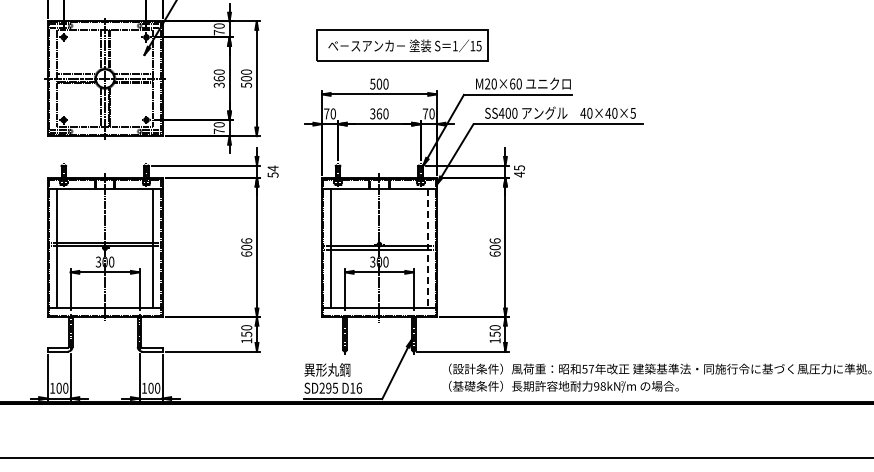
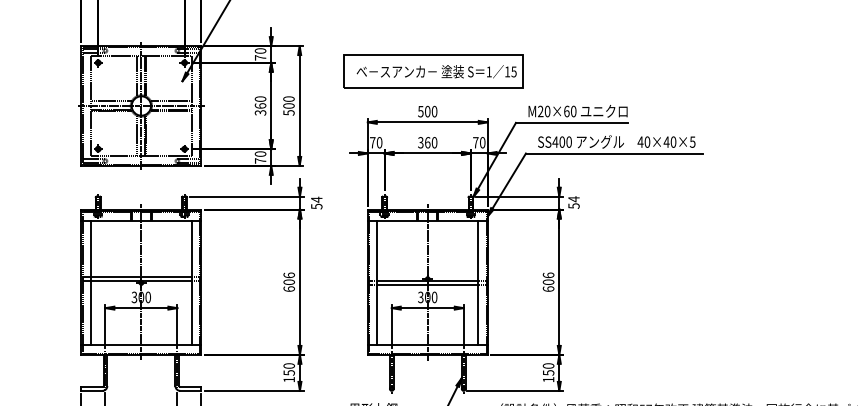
part: (402, 45) -> (434, 71), moved
text: (519, 171) -> (573, 202), 45 -> 54
line: (427, 248) -> (477, 283), dashed -> solid

